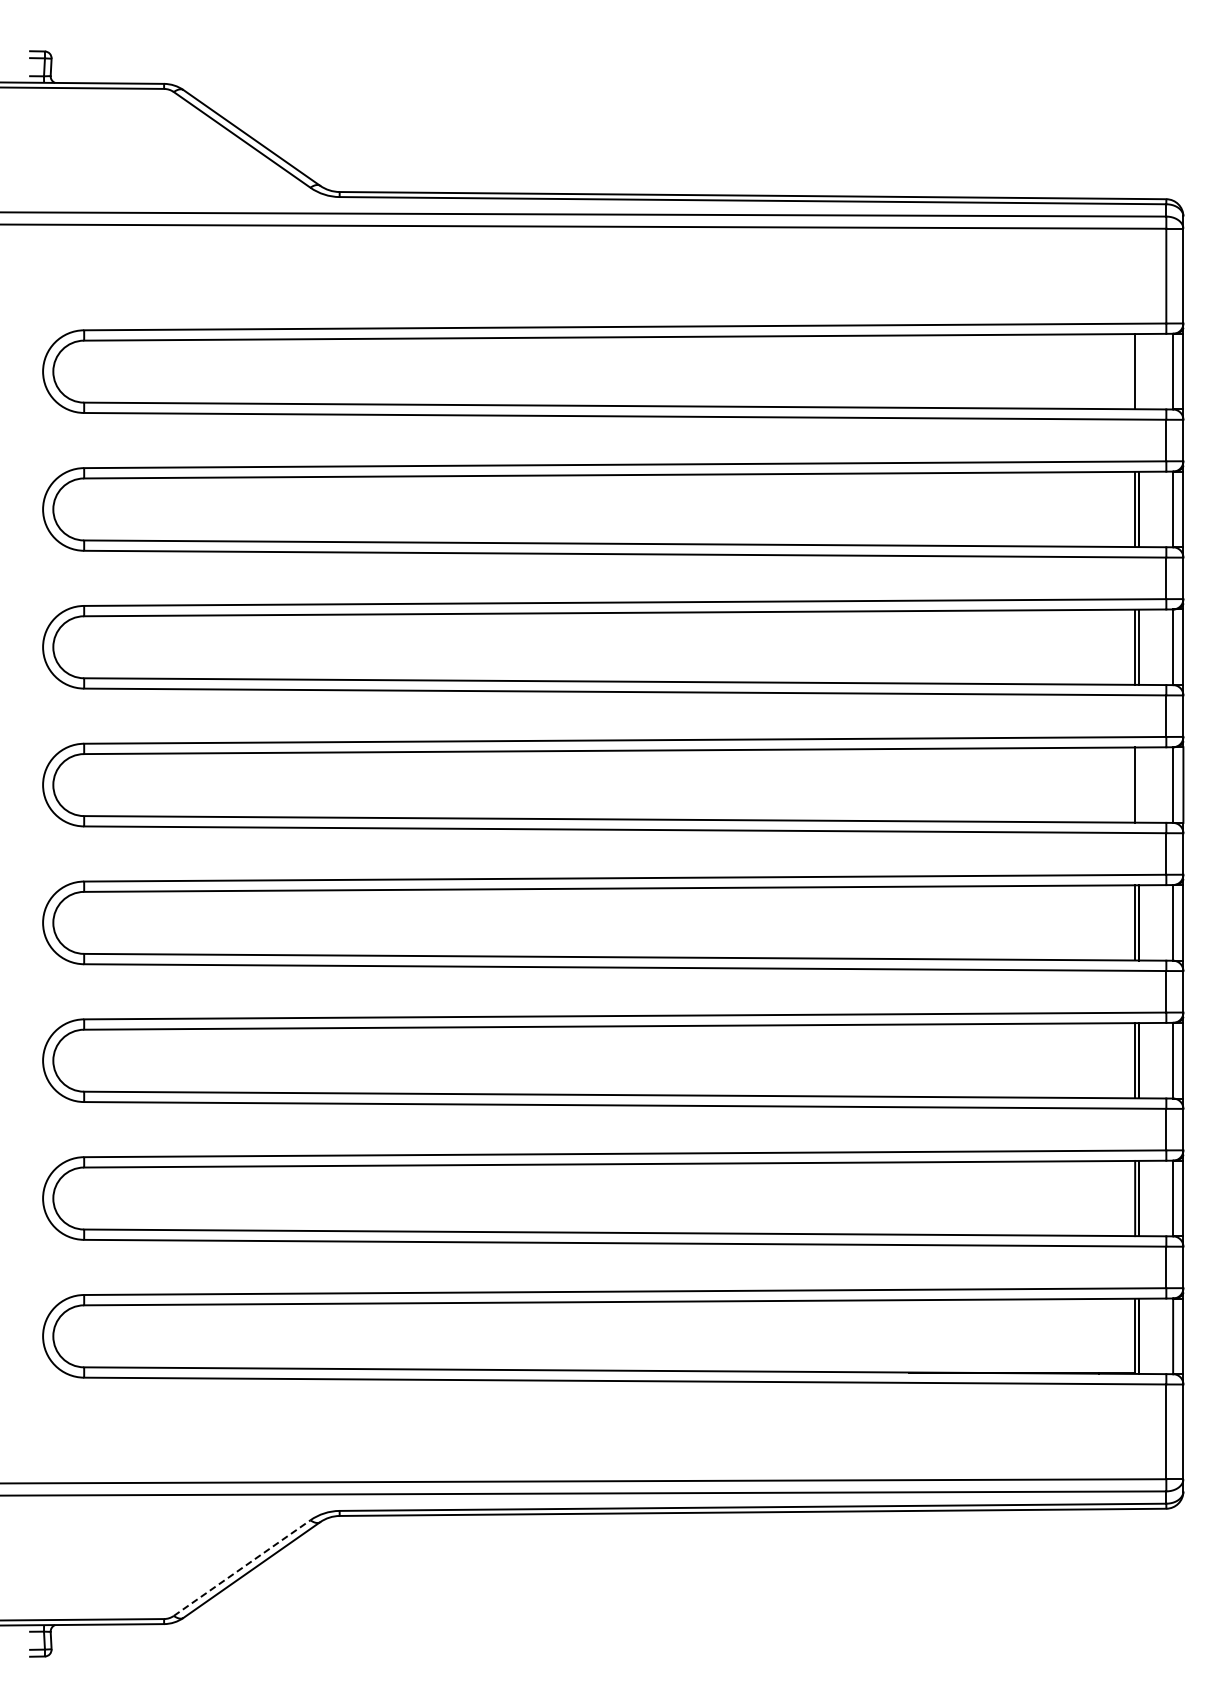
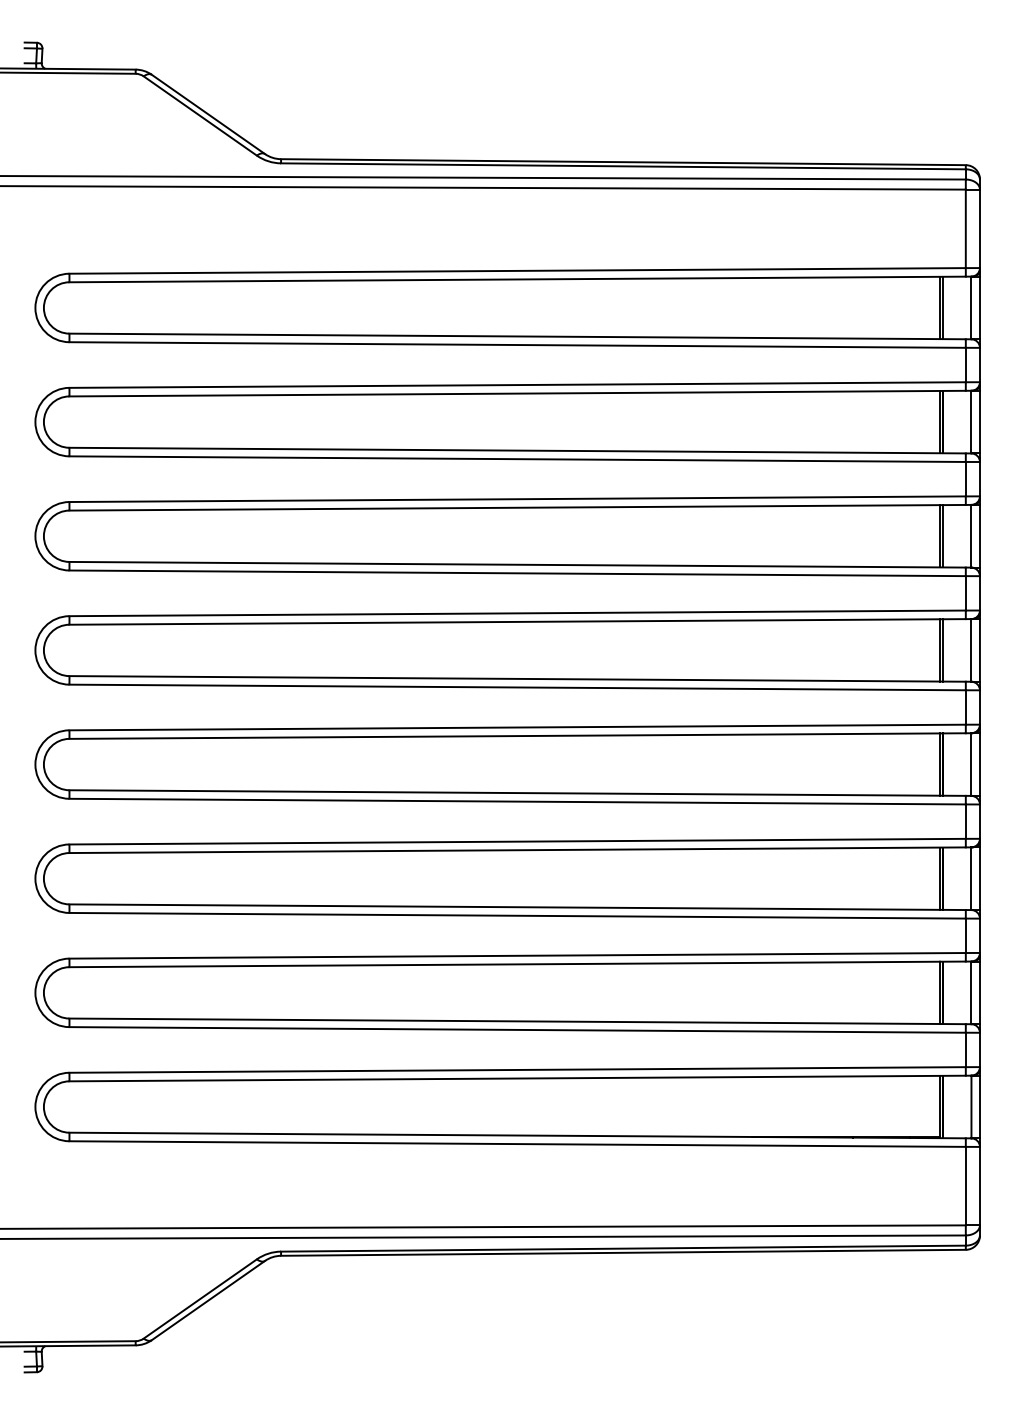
line: (1138, 371) -> (942, 307), added
line: (1138, 784) -> (942, 649), added
line: (242, 1567) -> (200, 1298), dashed -> solid

